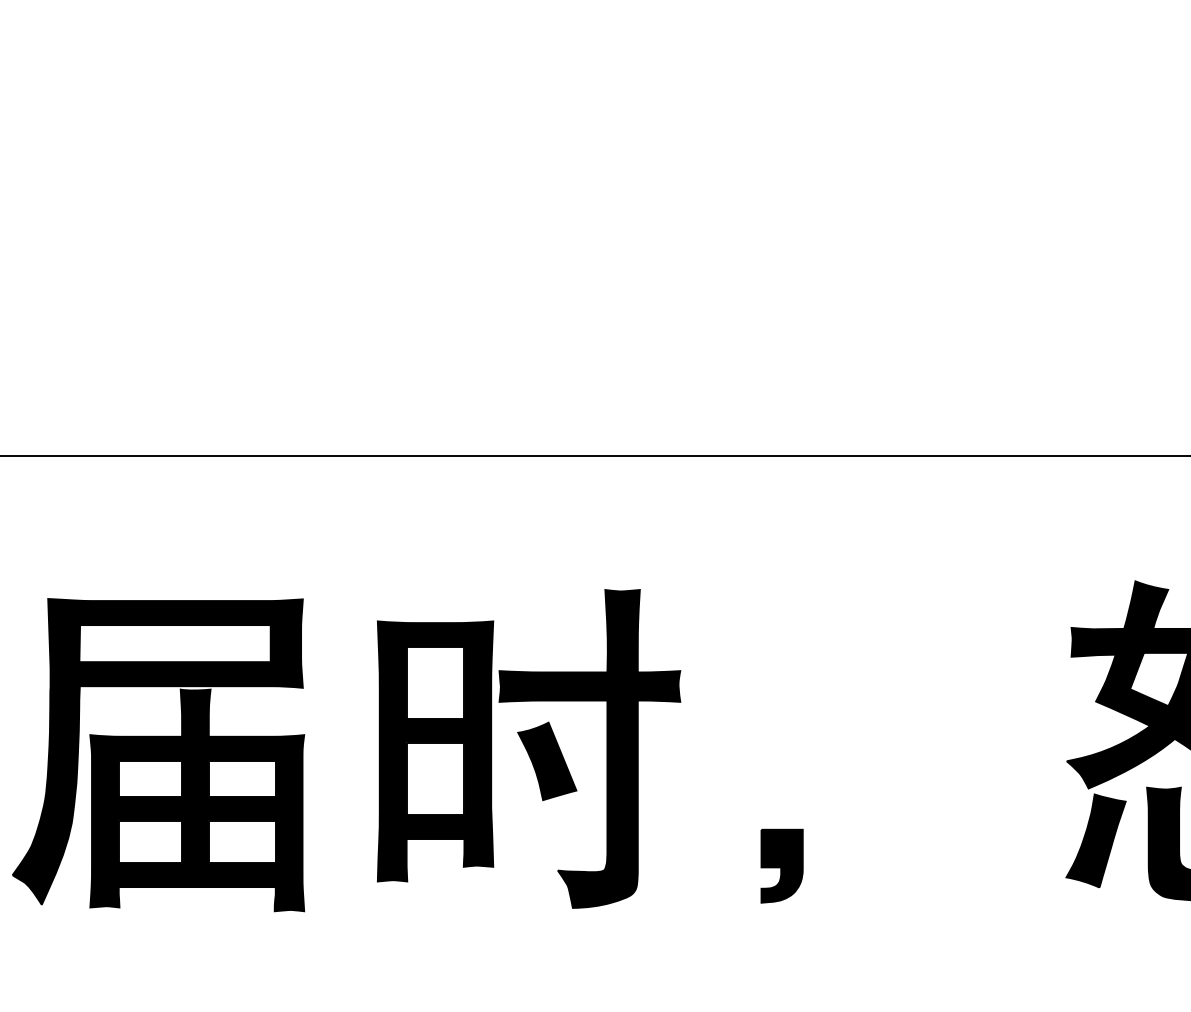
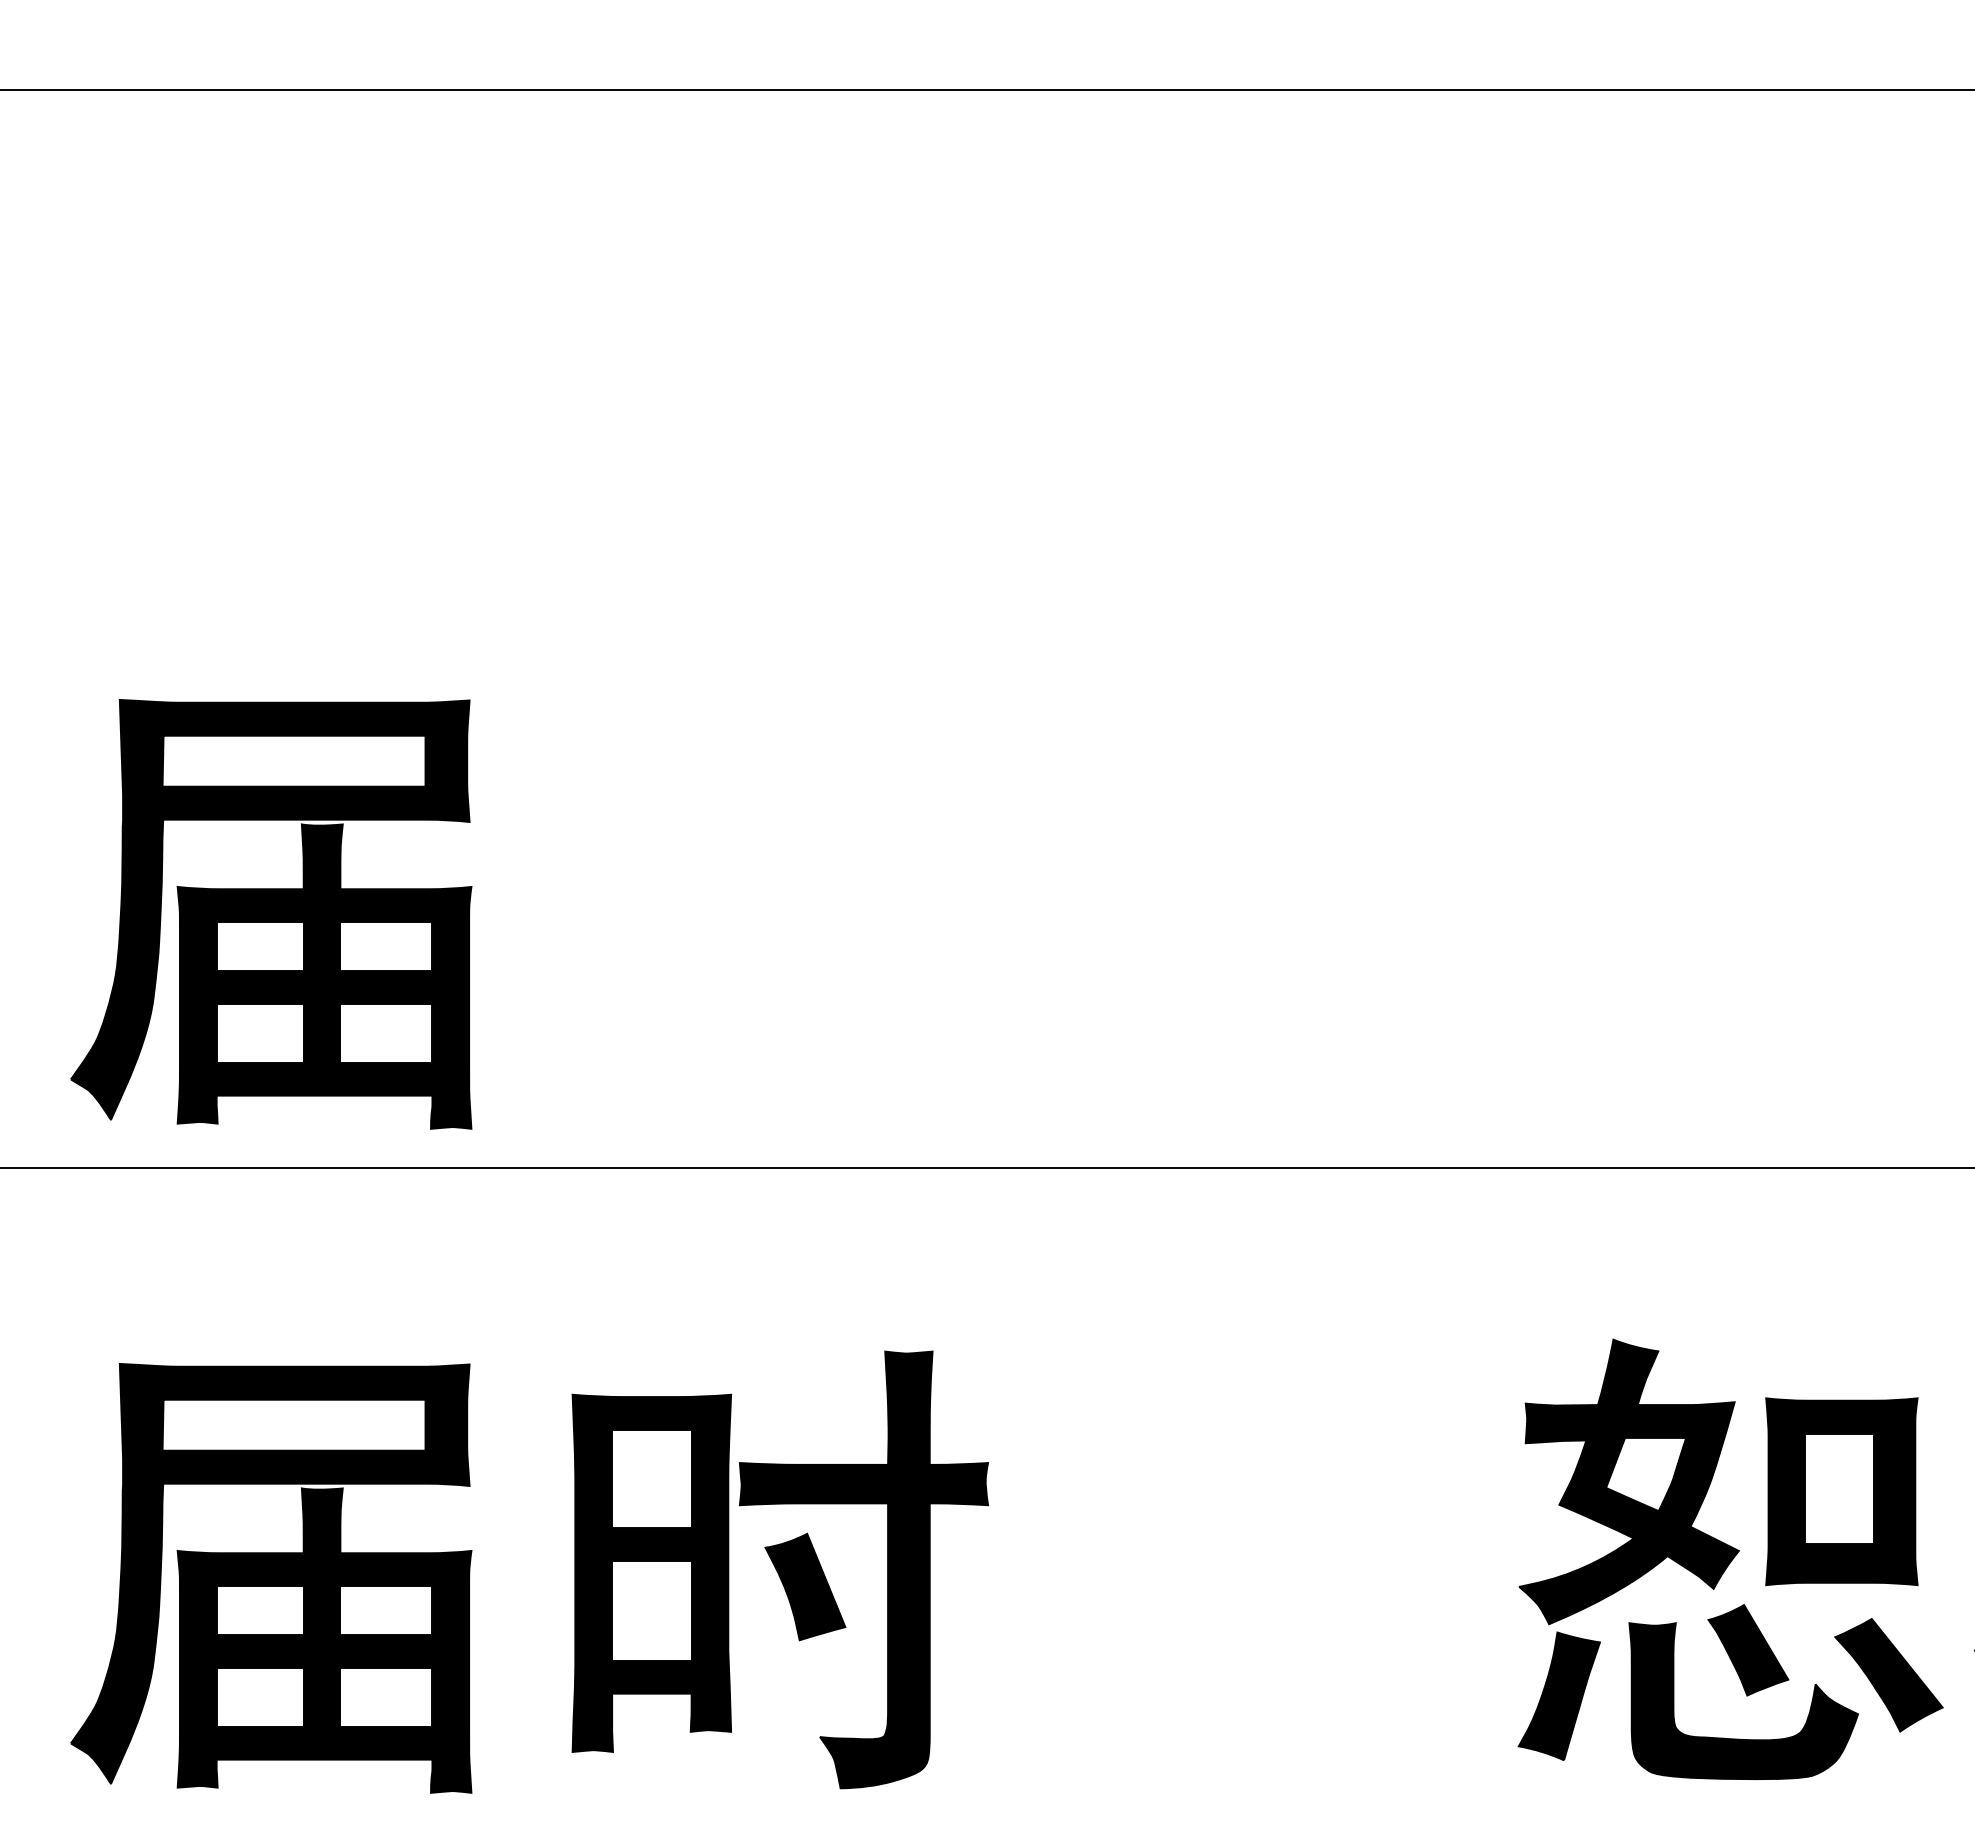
part: (158, 271) -> (271, 914), added
part: (781, 866) -> (1127, 1731), removed

